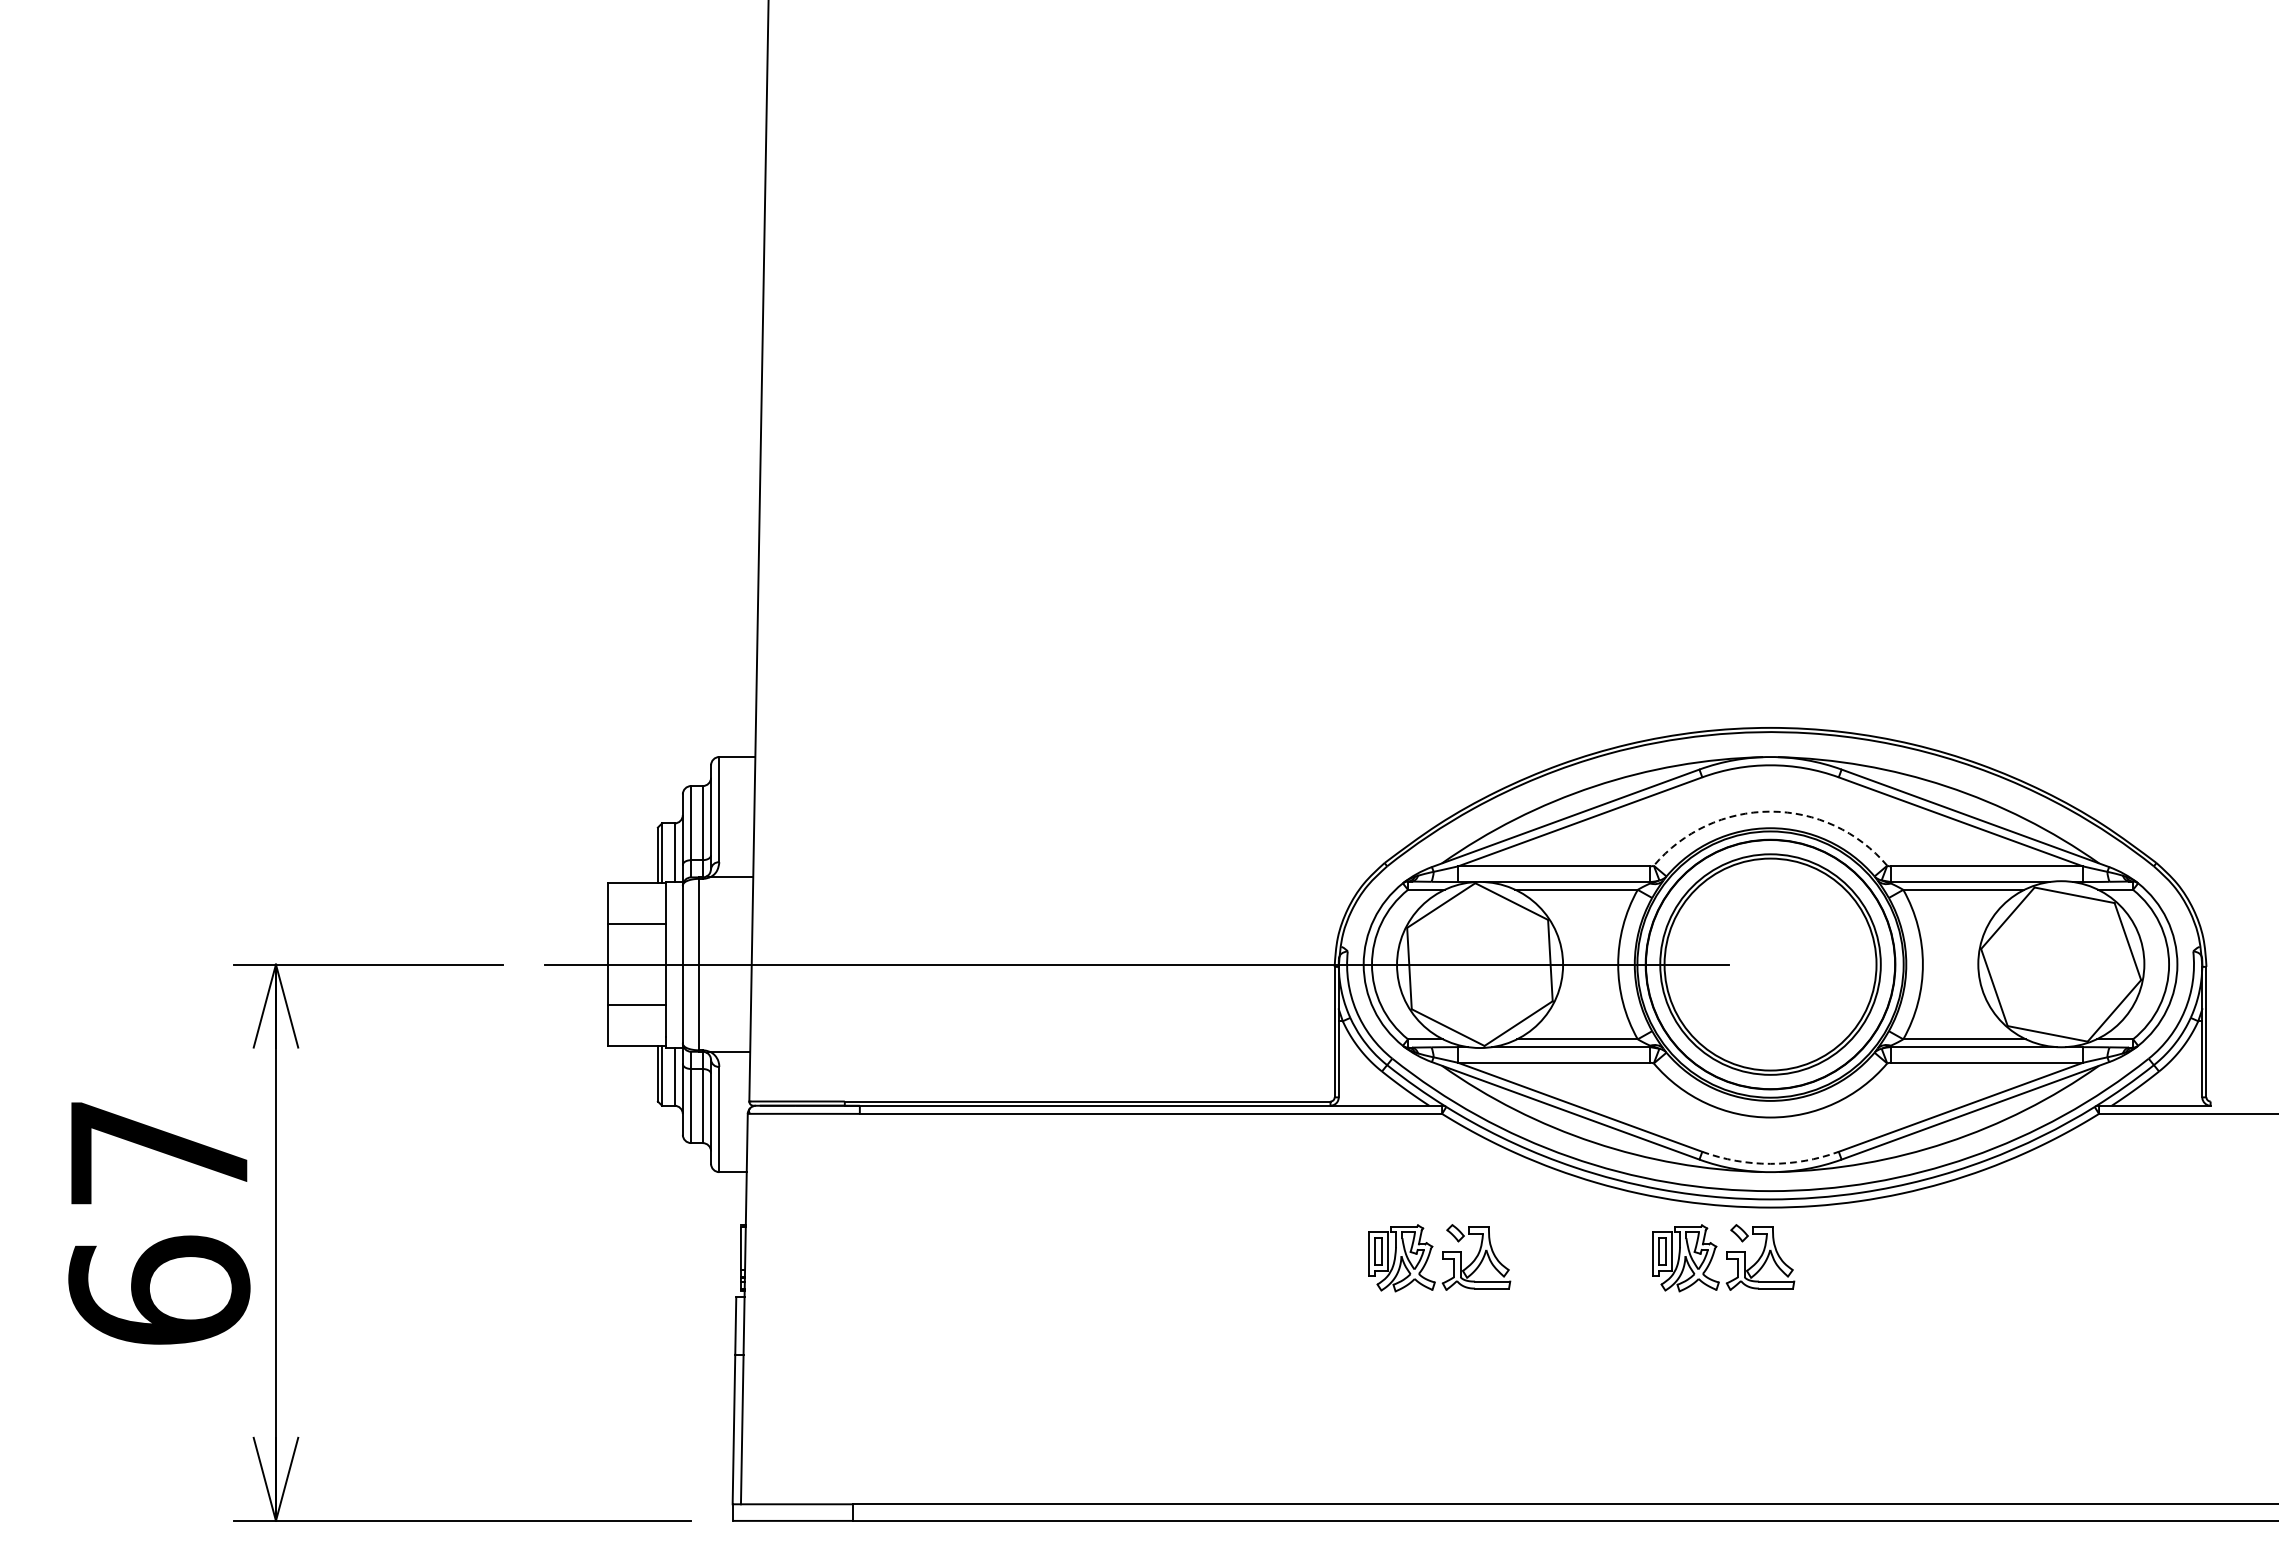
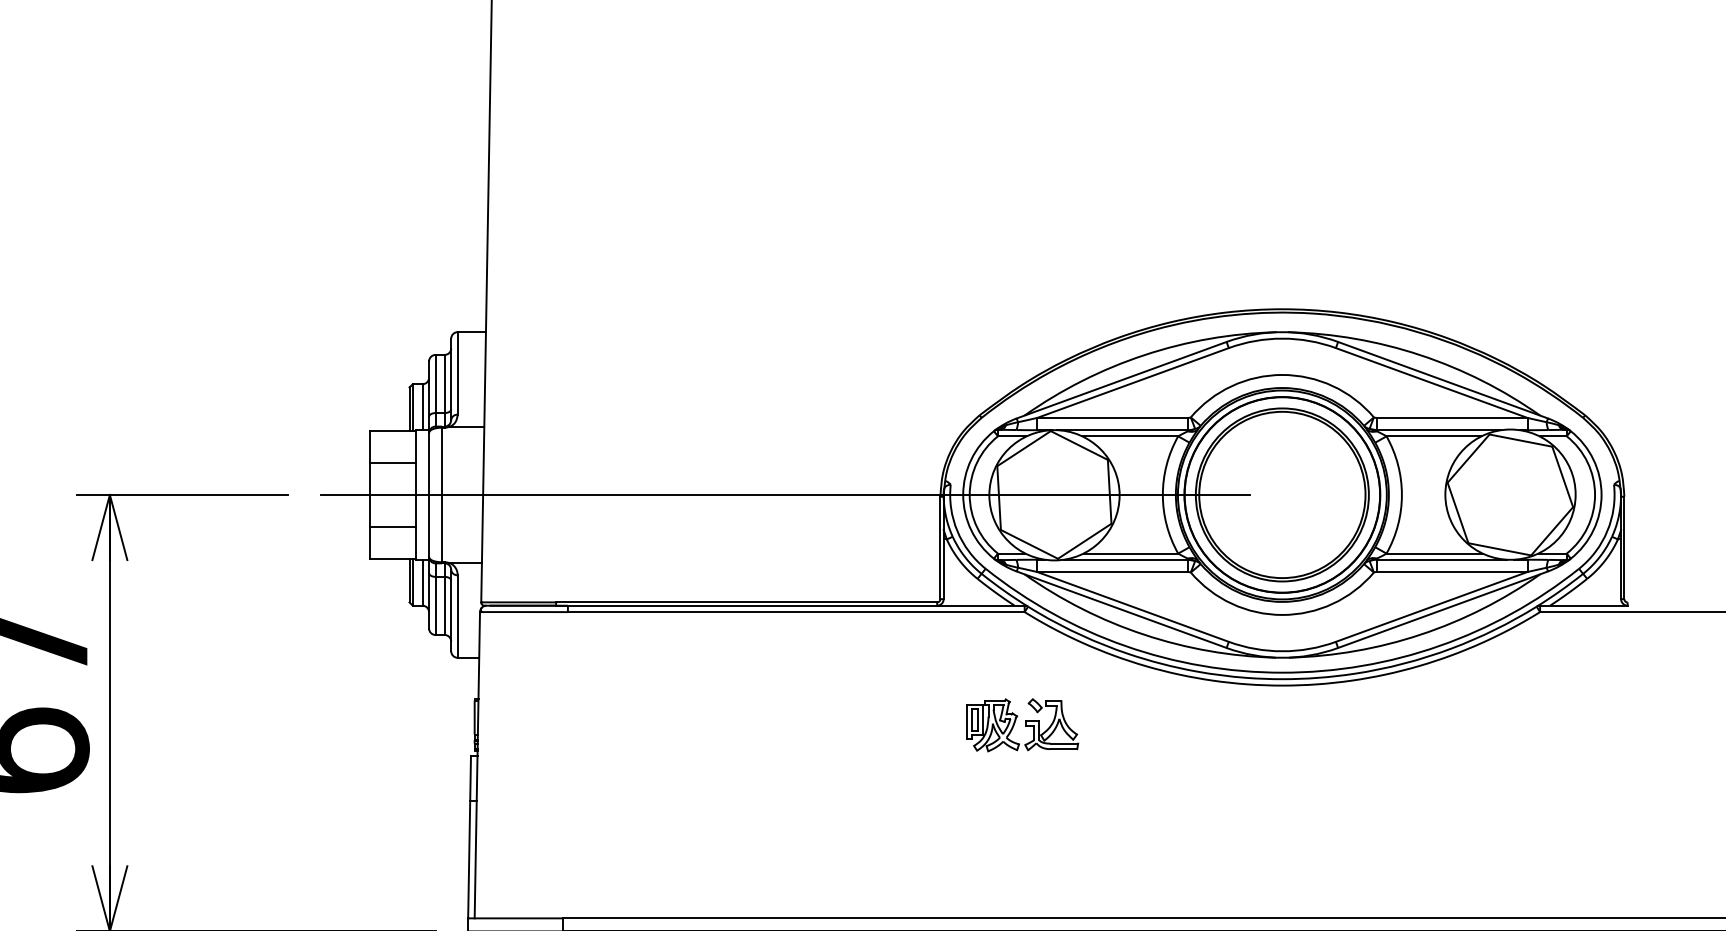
arc: (1770, 811) -> (1282, 374), dashed -> solid
arc: (1770, 1163) -> (1282, 651), dashed -> solid
part: (1723, 1258) -> (1245, 725), removed

